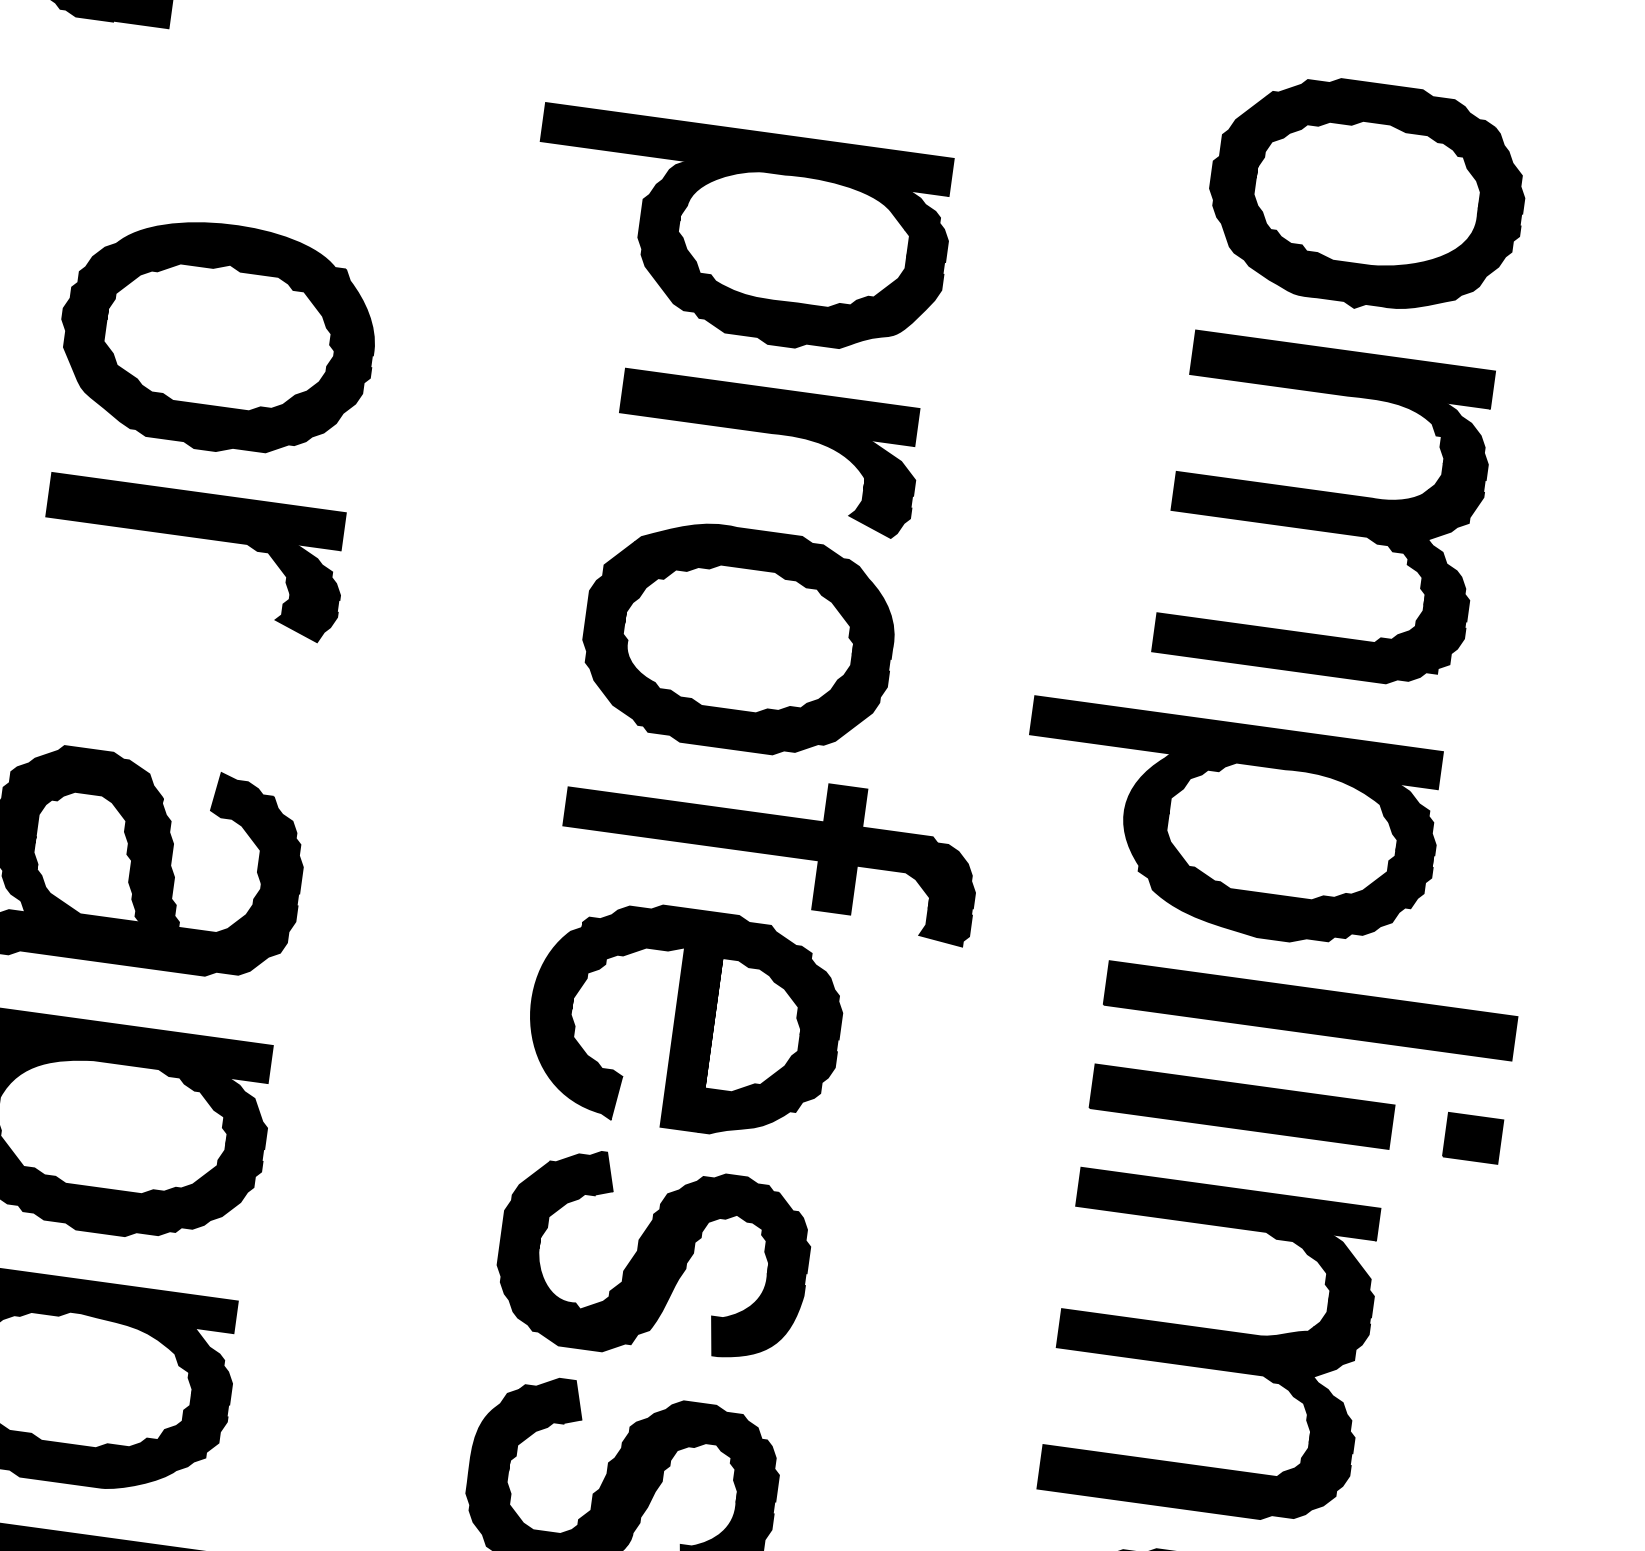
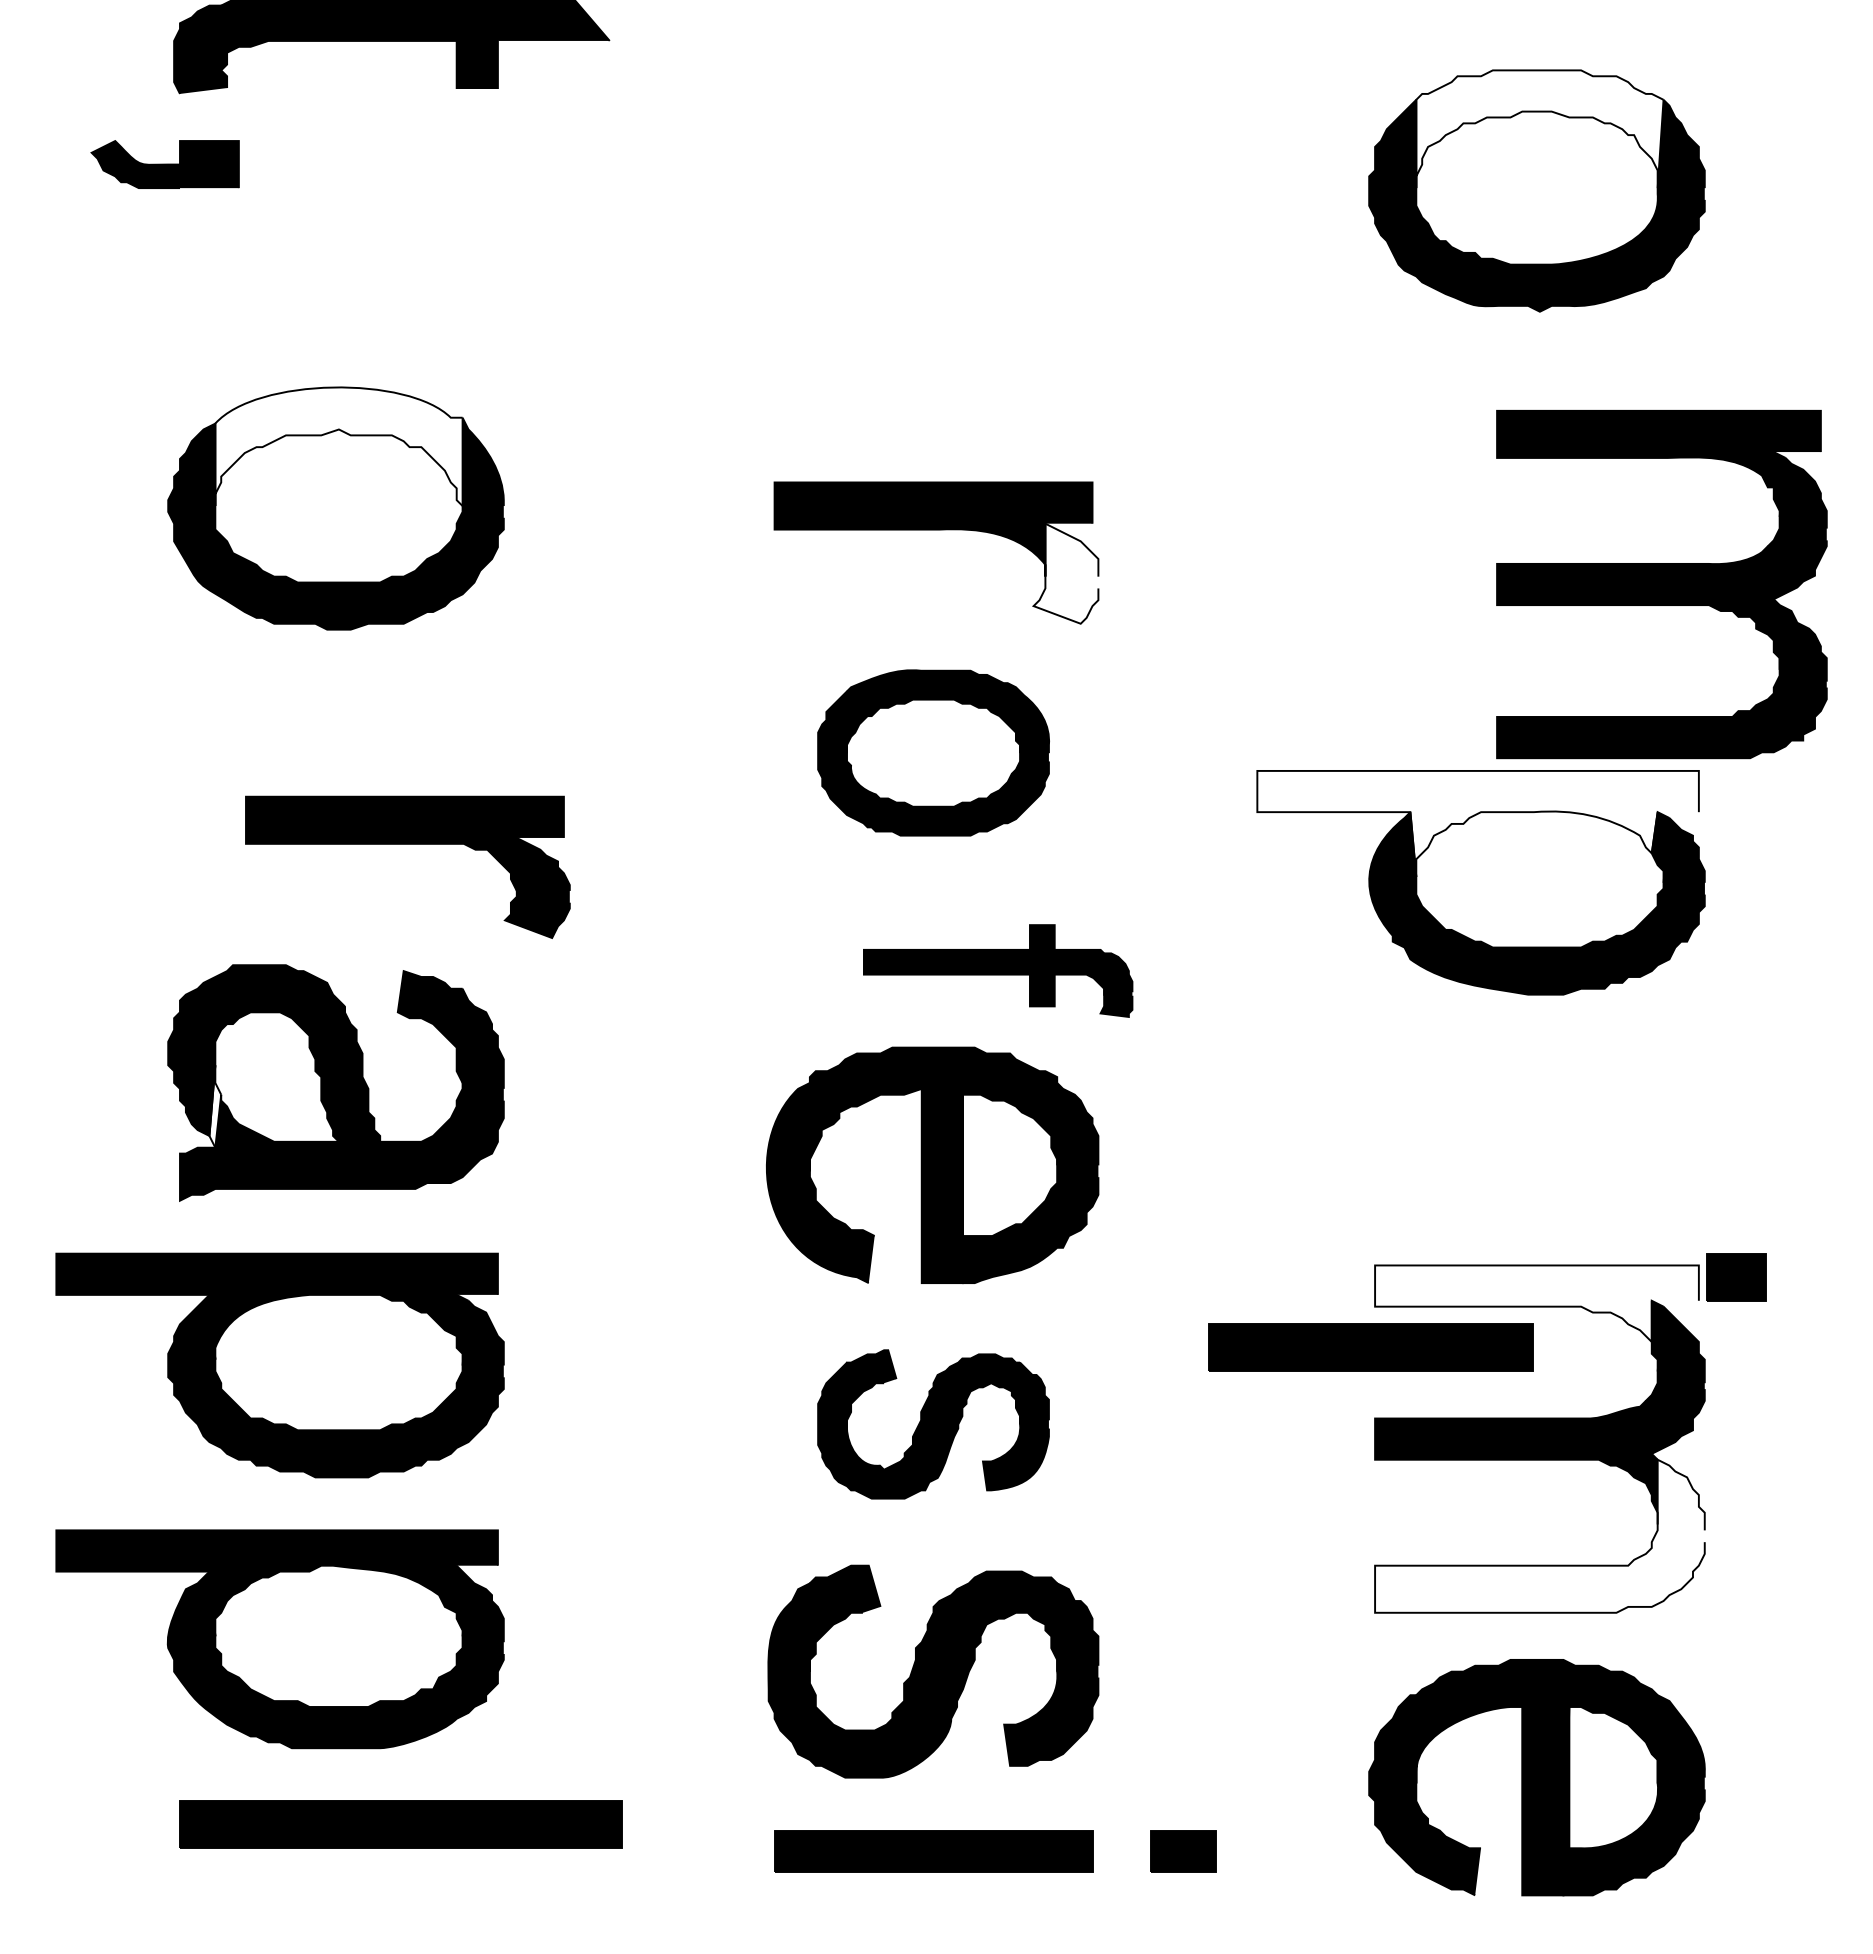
fill: (1376, 139) -> (1539, 129), removed
part: (738, 234) -> (874, 323), removed
fill: (227, 280) -> (338, 446), removed
fill: (883, 489) -> (1065, 573), removed
part: (1325, 511) -> (1661, 584), moved
part: (195, 537) -> (407, 844), moved
part: (738, 638) -> (933, 752), size x0.7
fill: (1231, 772) -> (1477, 823), removed
part: (770, 847) -> (997, 970), size x0.6
fill: (30, 874) -> (215, 1106), removed
part: (1310, 1011) -> (1595, 1065), removed
part: (1241, 1106) -> (1370, 1347), moved
part: (1473, 1138) -> (1736, 1277), moved
fill: (1225, 1223) -> (1536, 1303), removed
part: (653, 1258) -> (933, 1424), size x0.7
fill: (1199, 1437) -> (1539, 1535), removed

